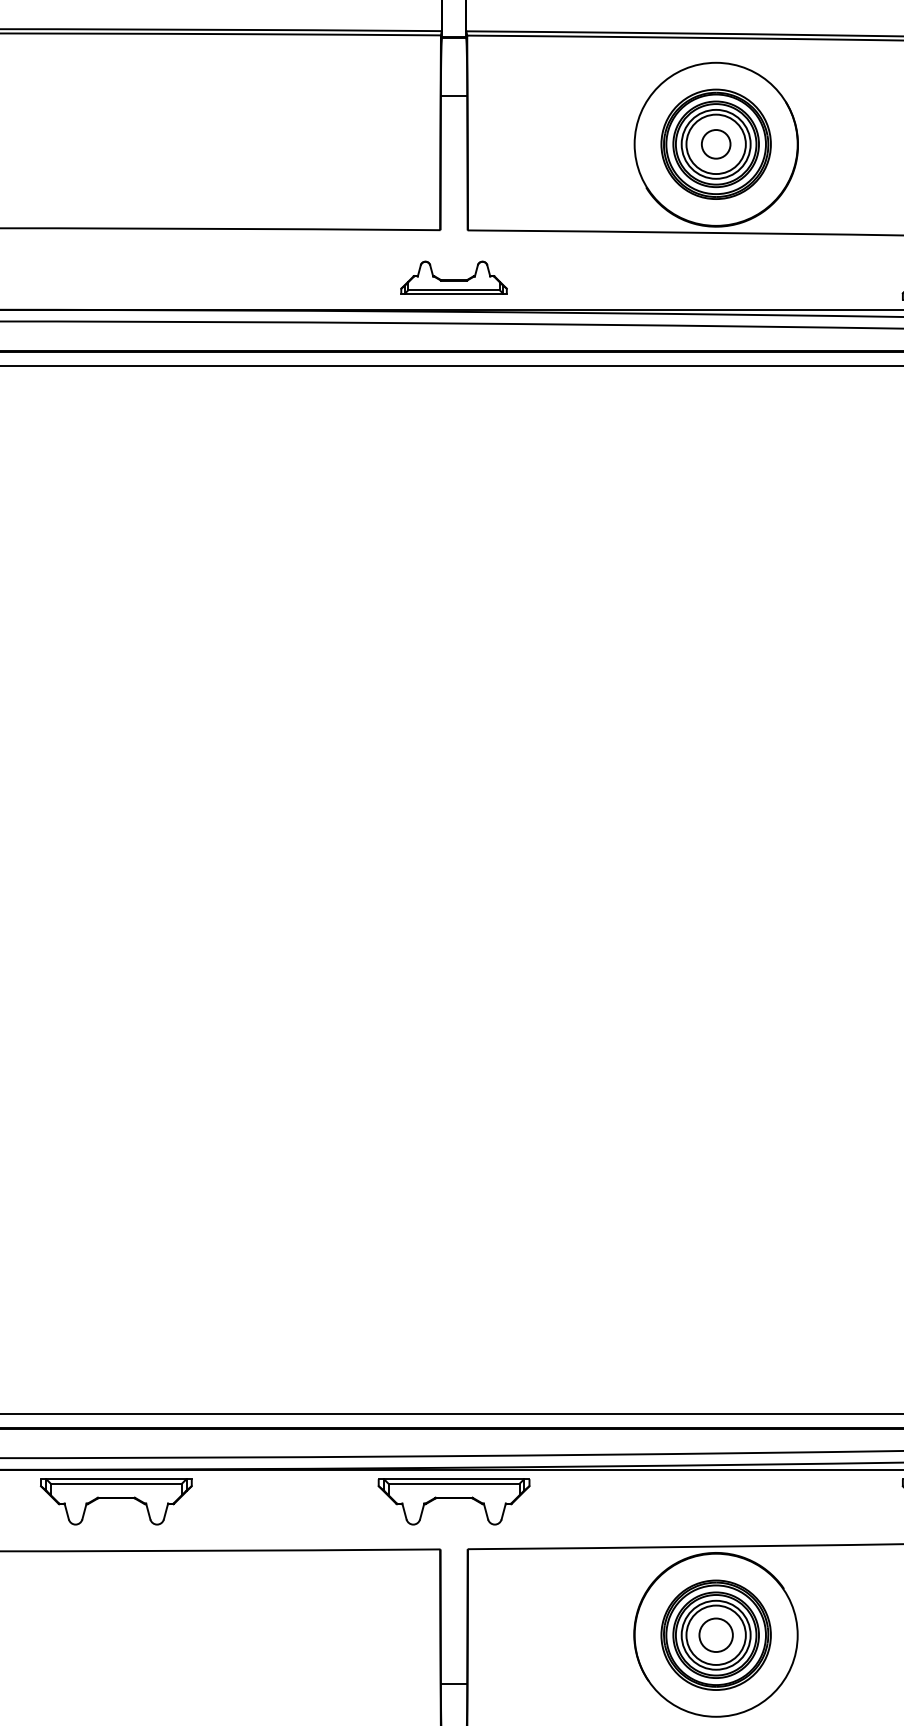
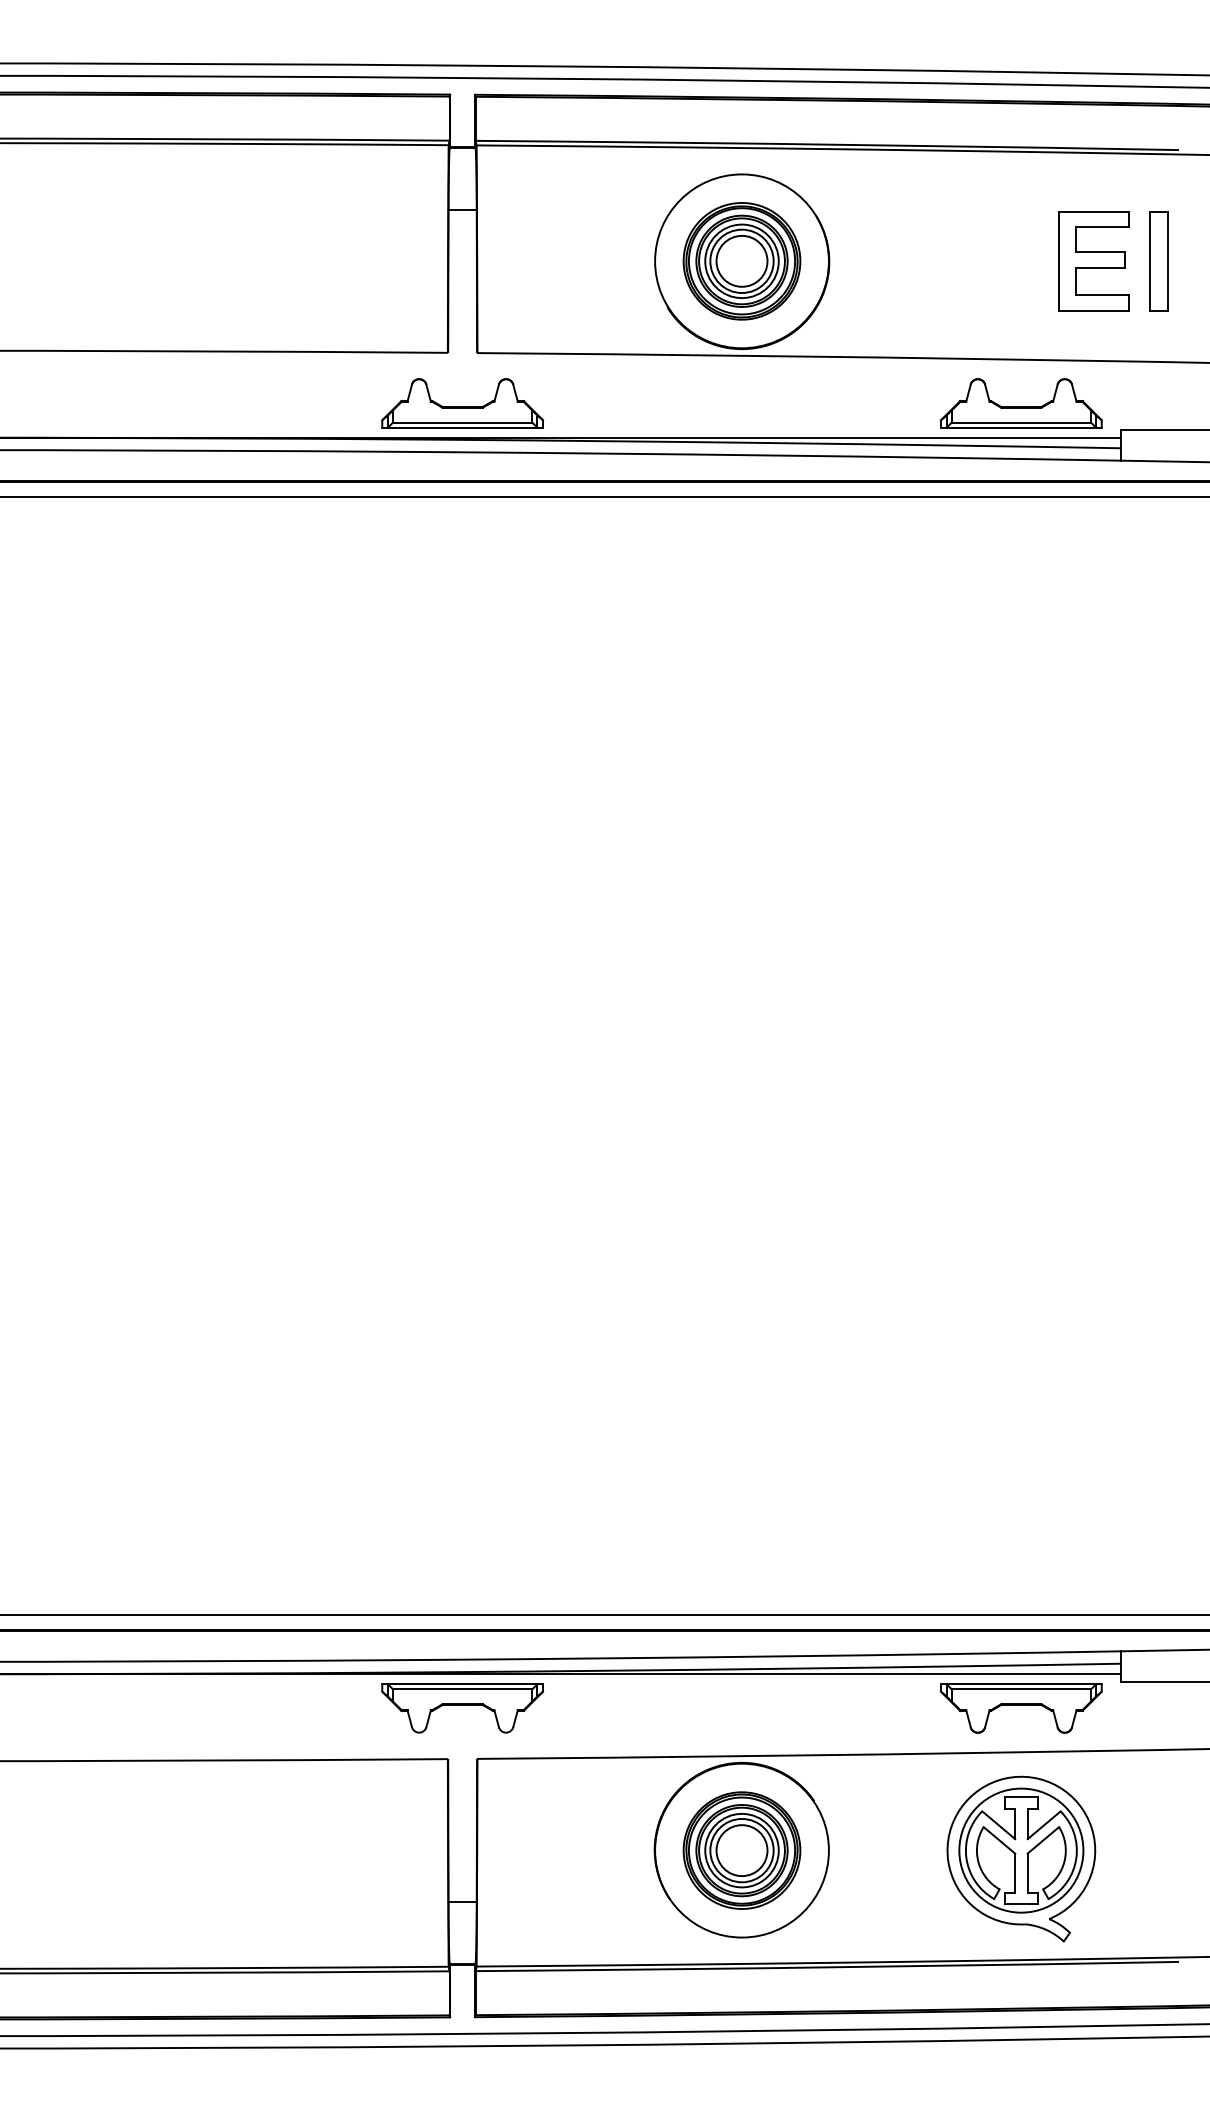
circle: (715, 143) -> (741, 260), size x1.67
part: (453, 277) -> (462, 403), size x1.43
part: (116, 1501) -> (102, 1708), removed
circle: (715, 1635) -> (741, 1850), size x1.43

